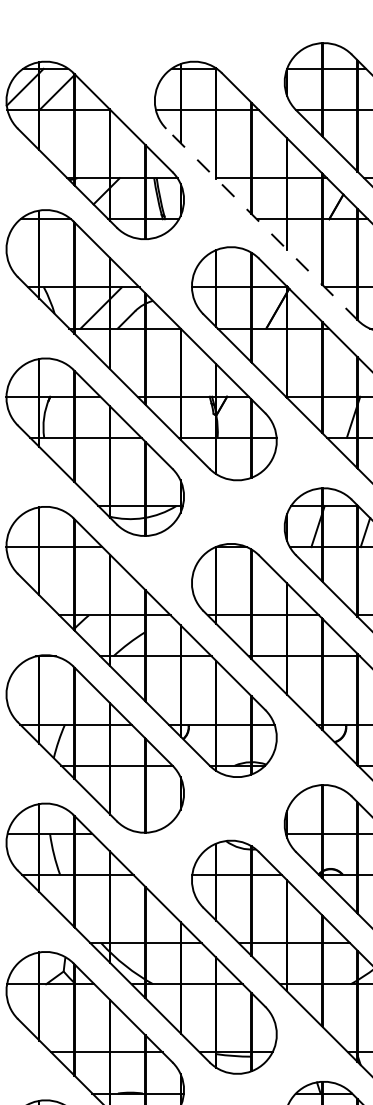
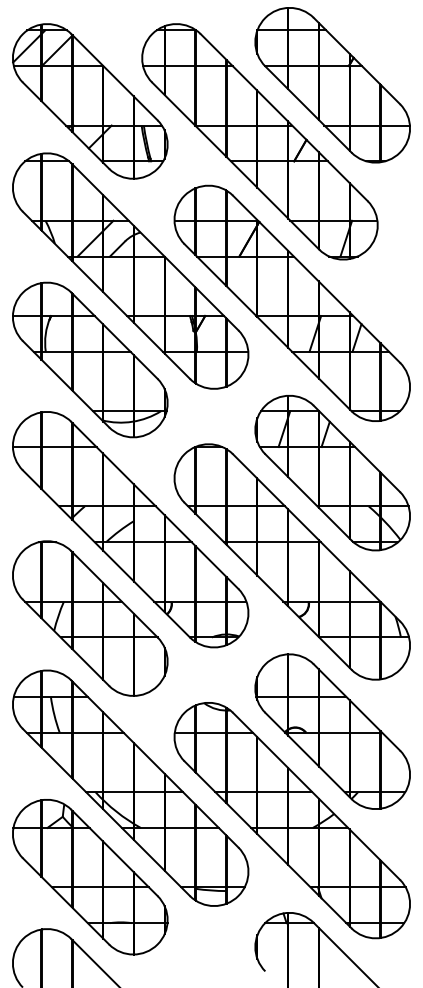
line: (261, 223) -> (235, 165), dashed -> solid

